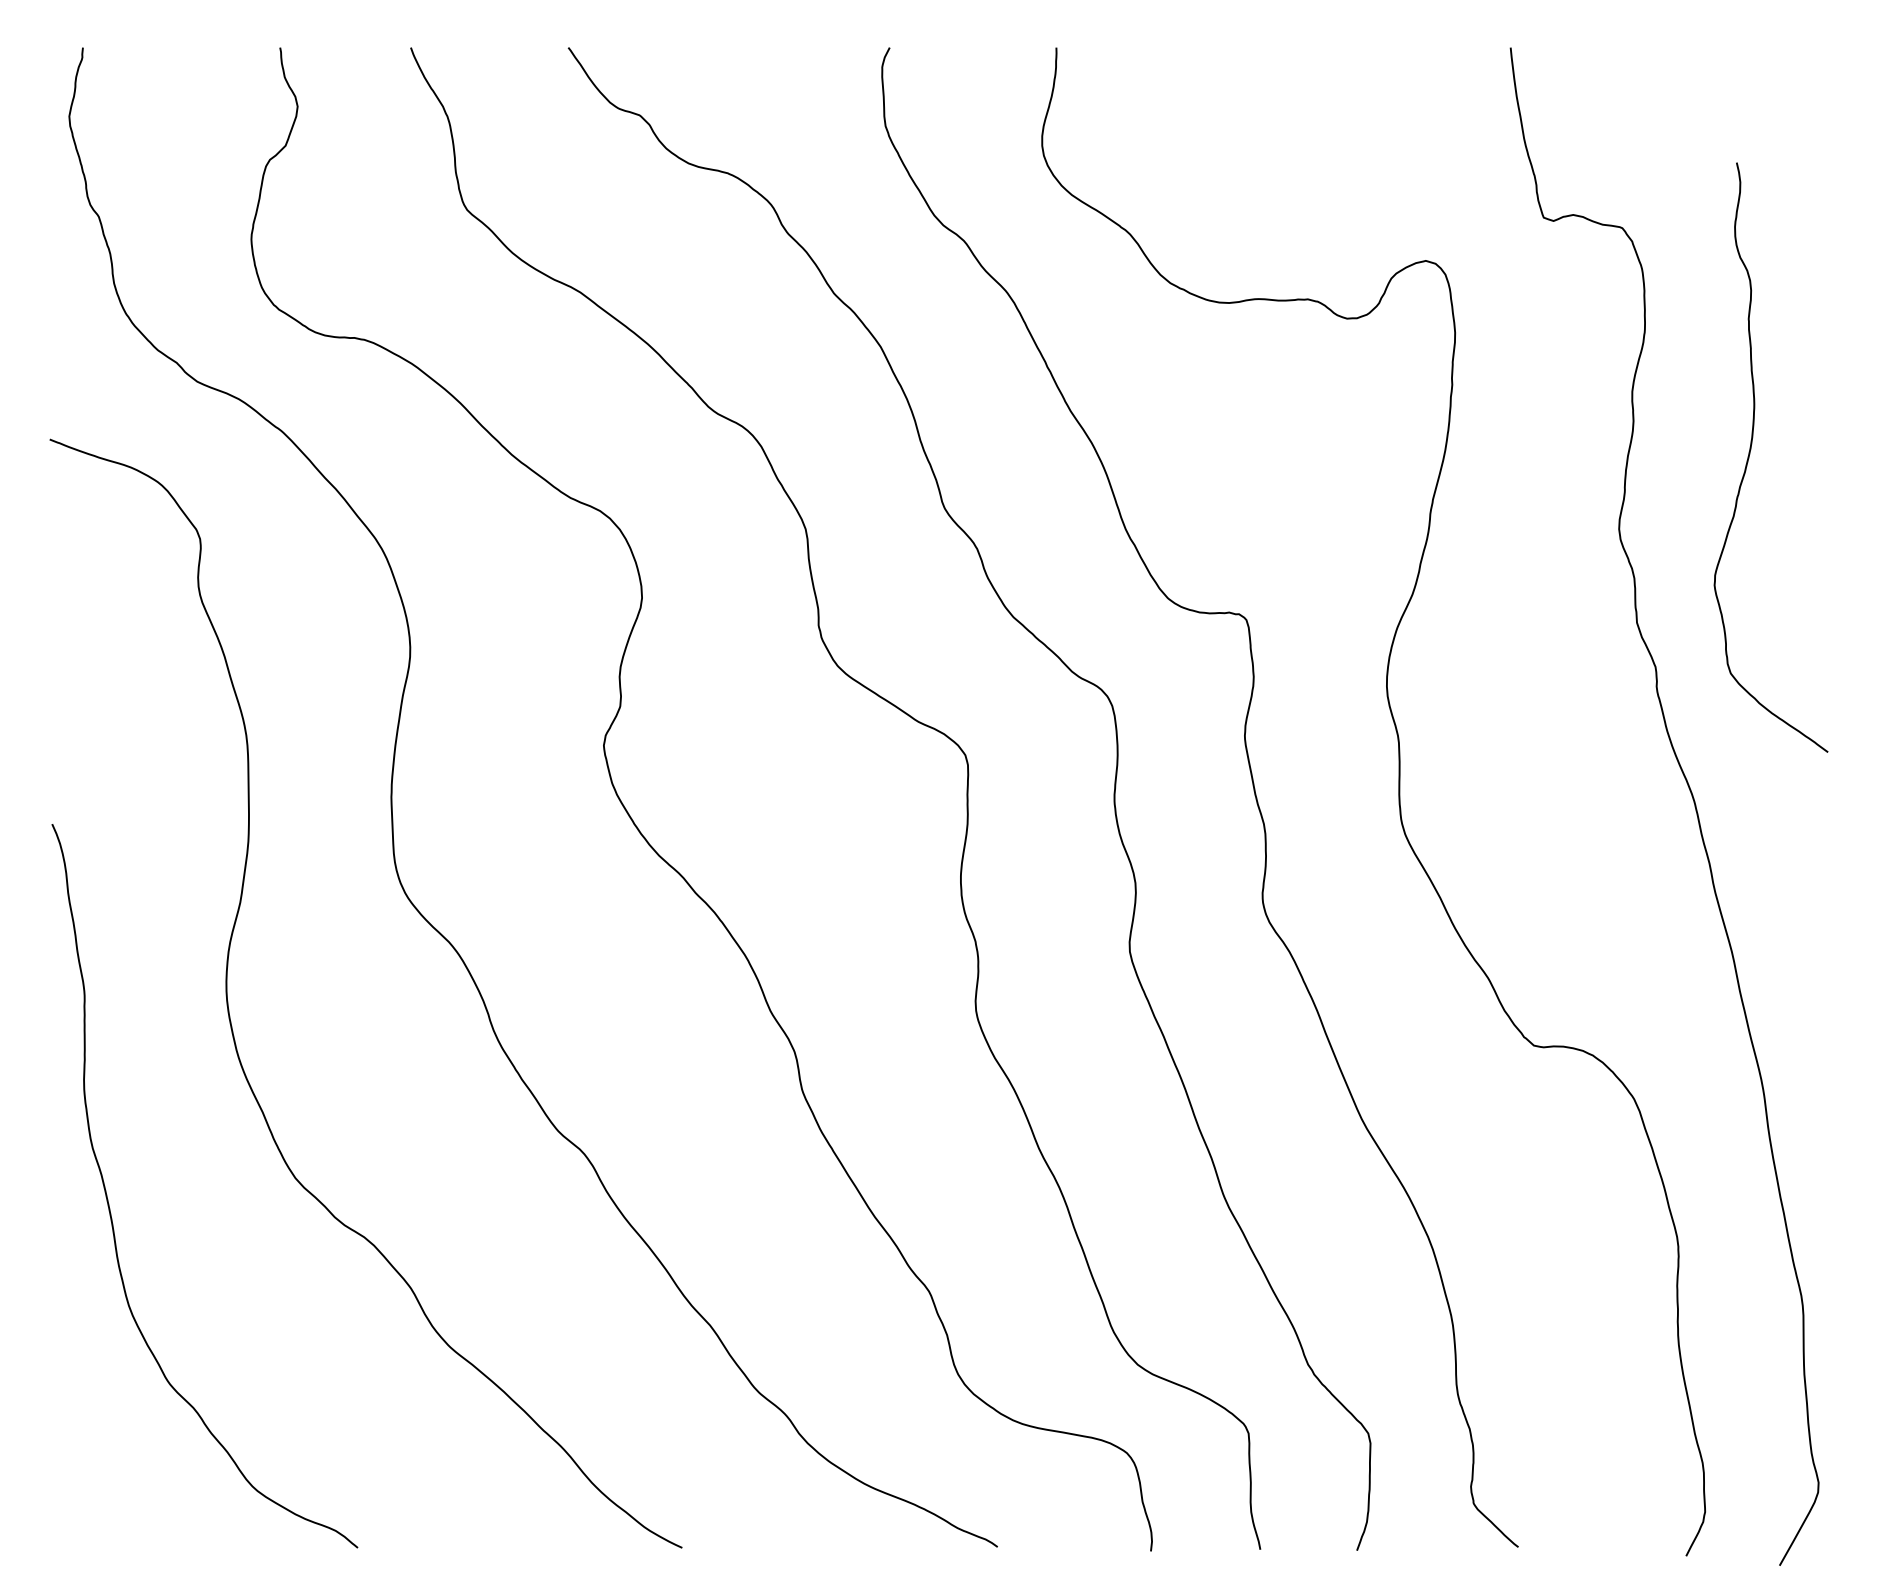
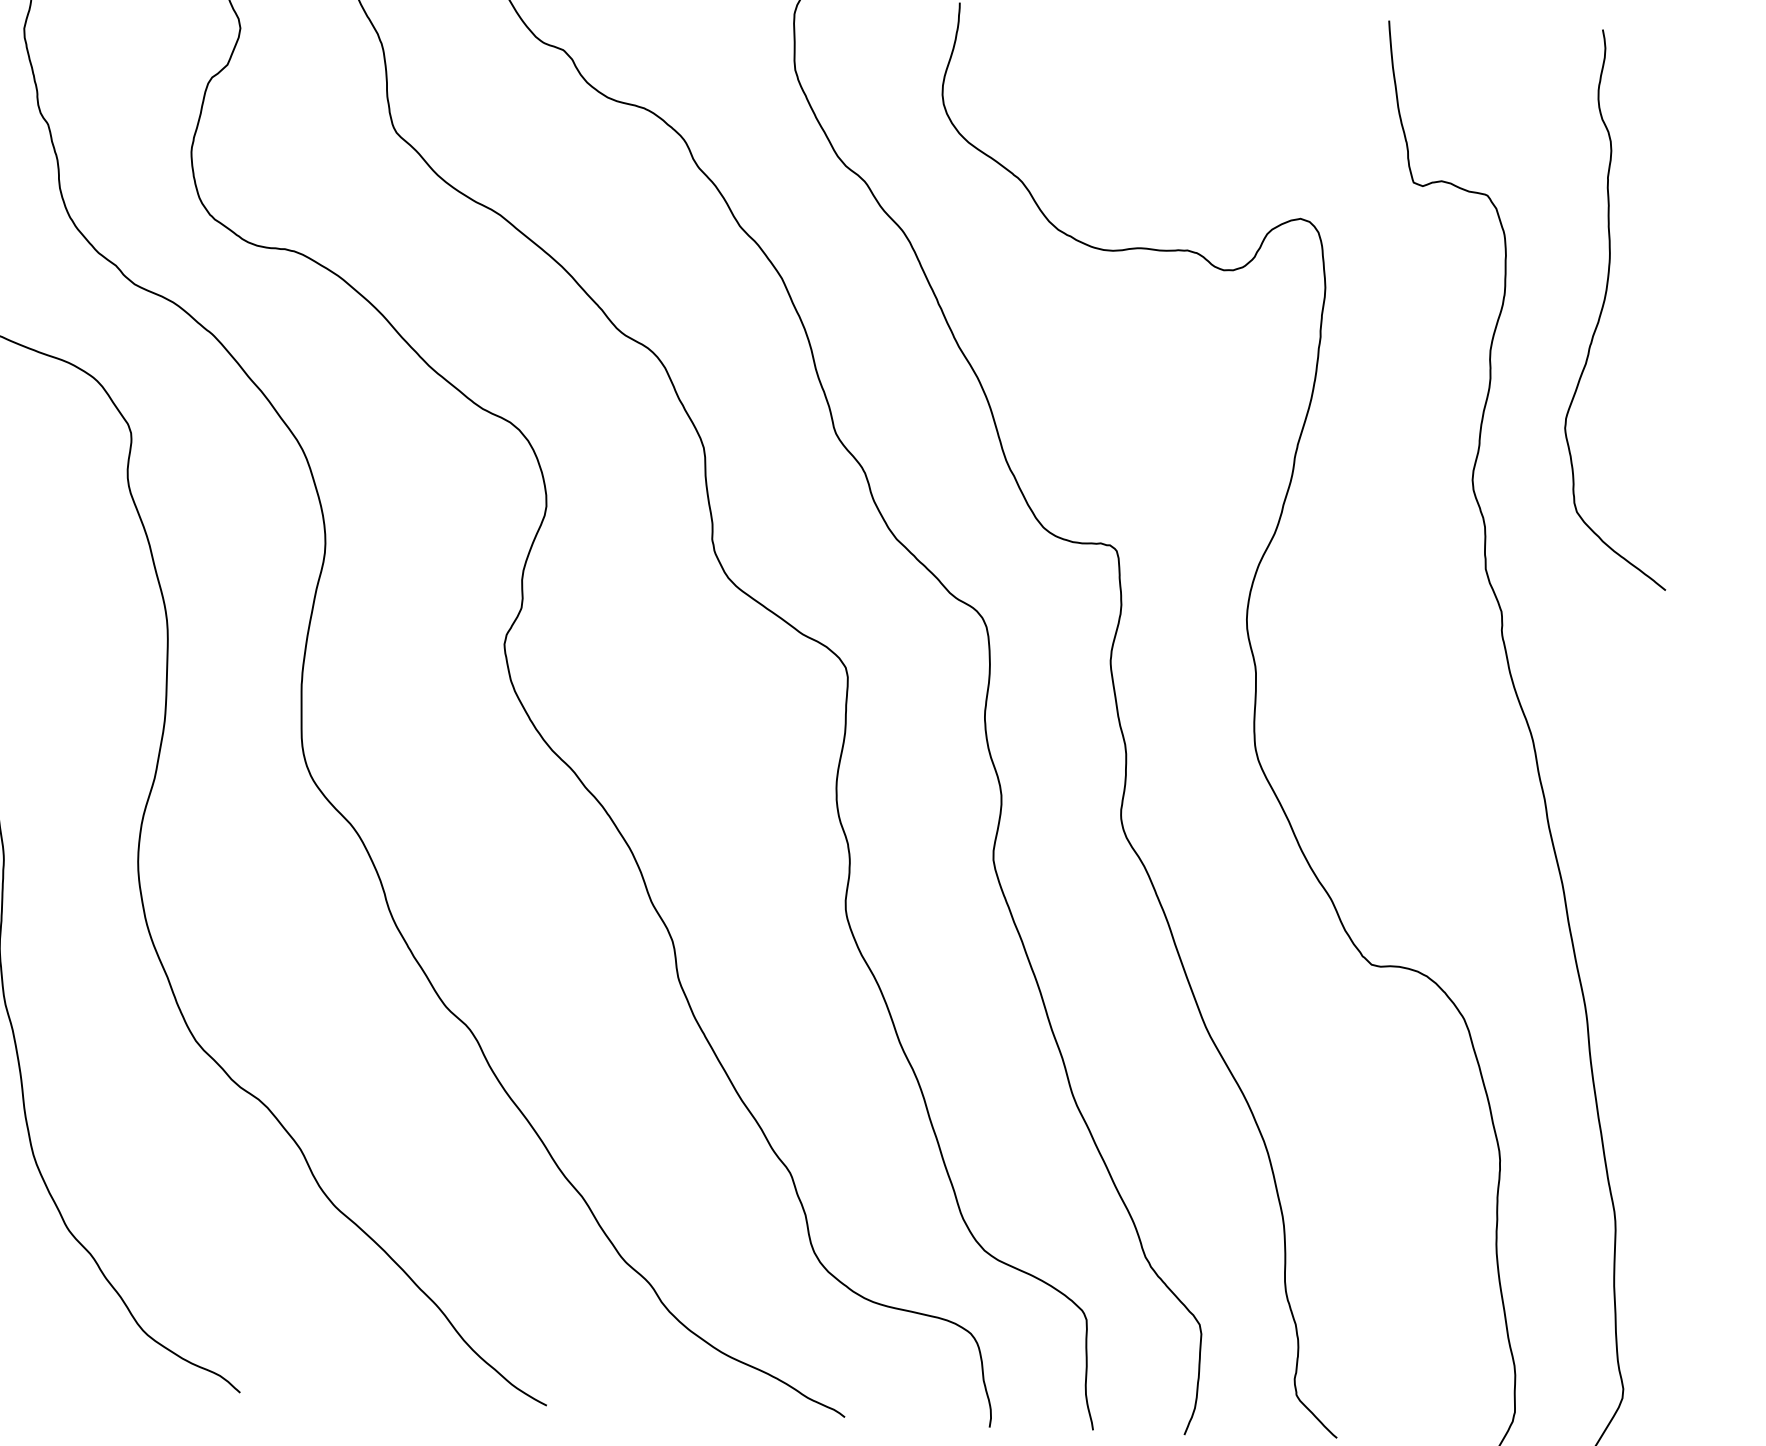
curve: (1750, 454) -> (1604, 305), moved

